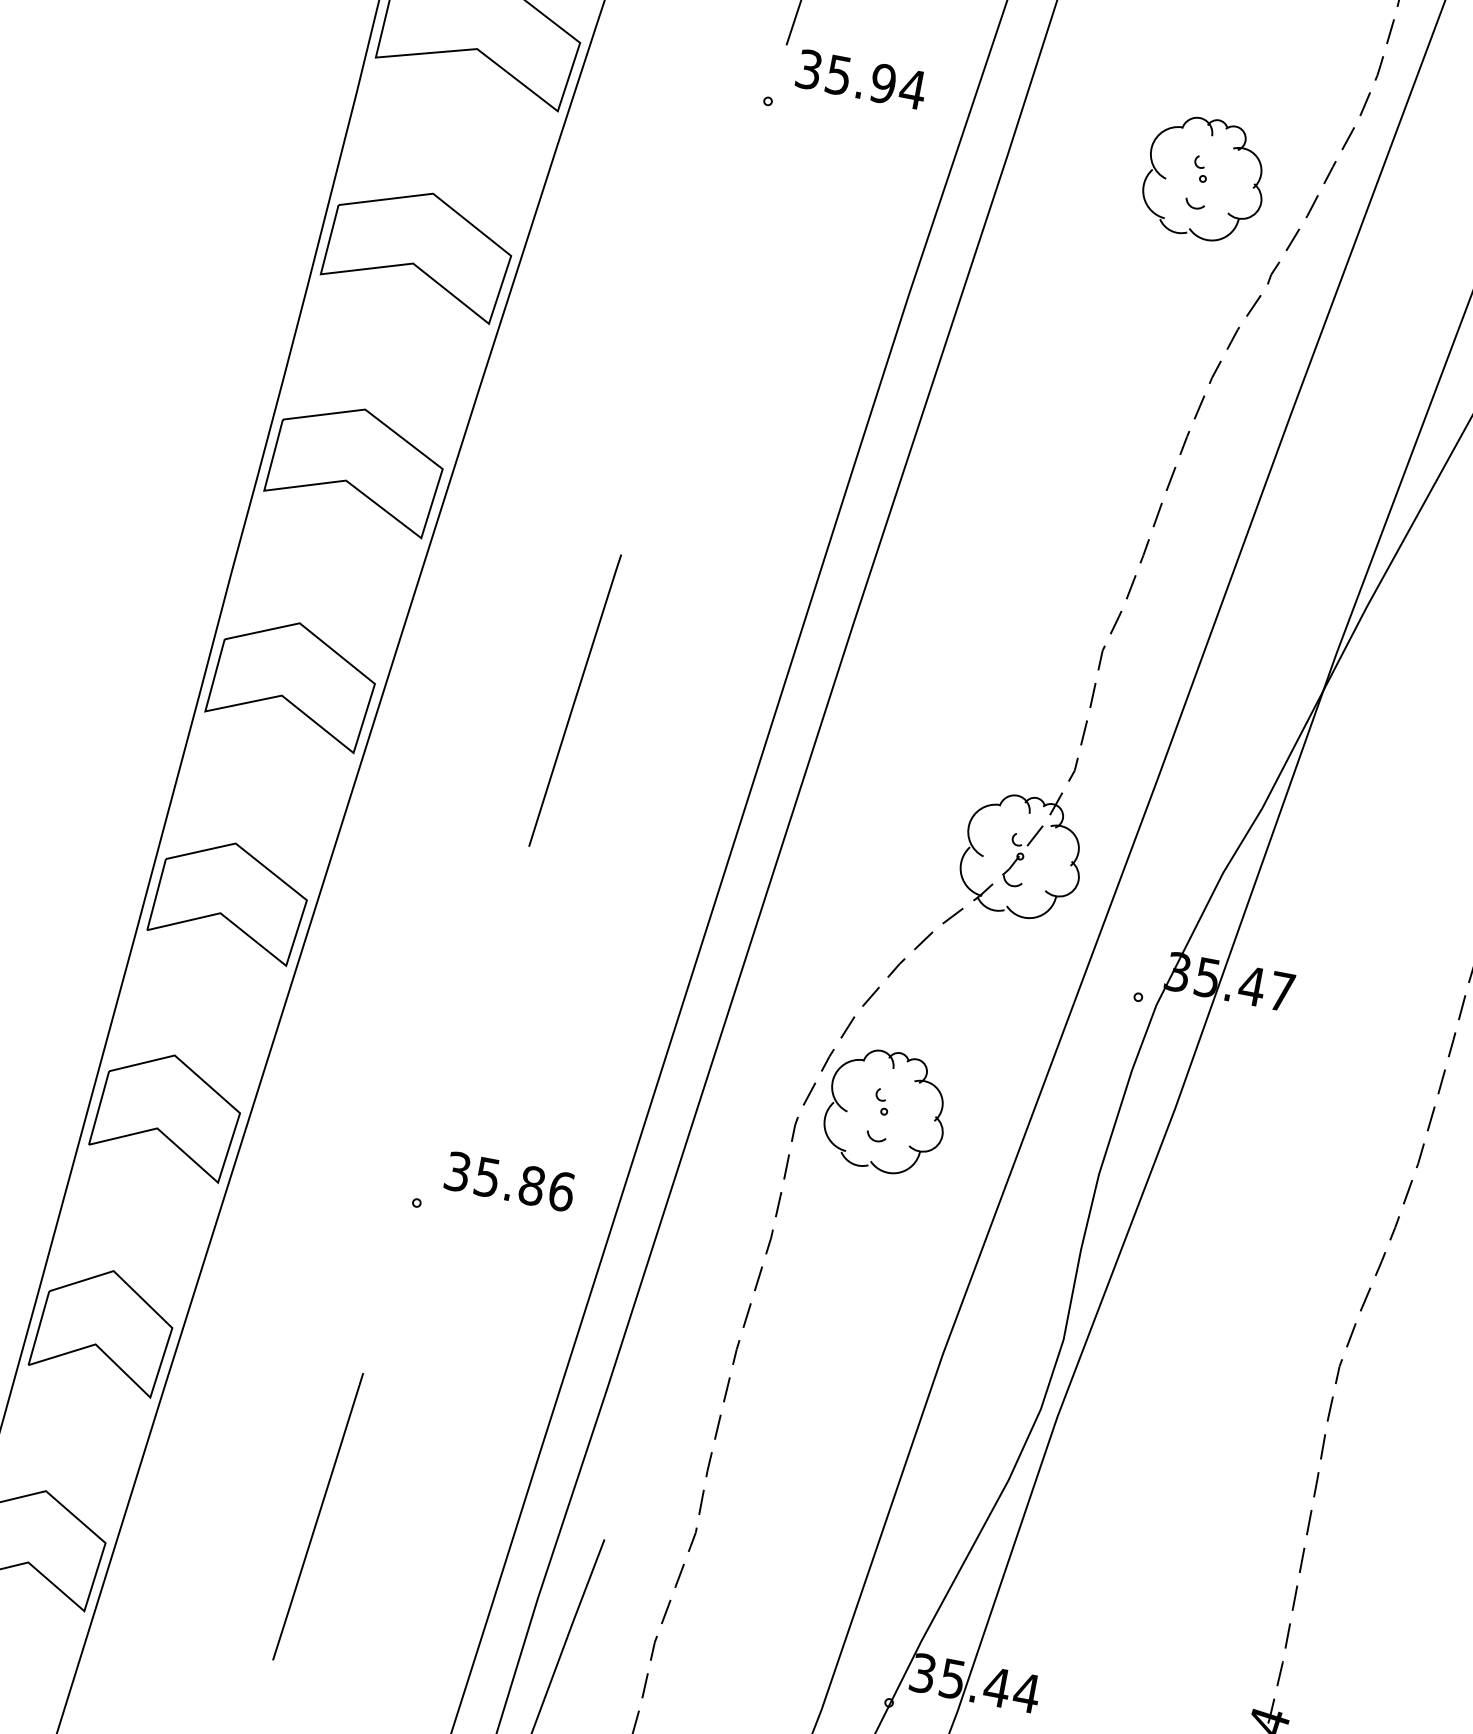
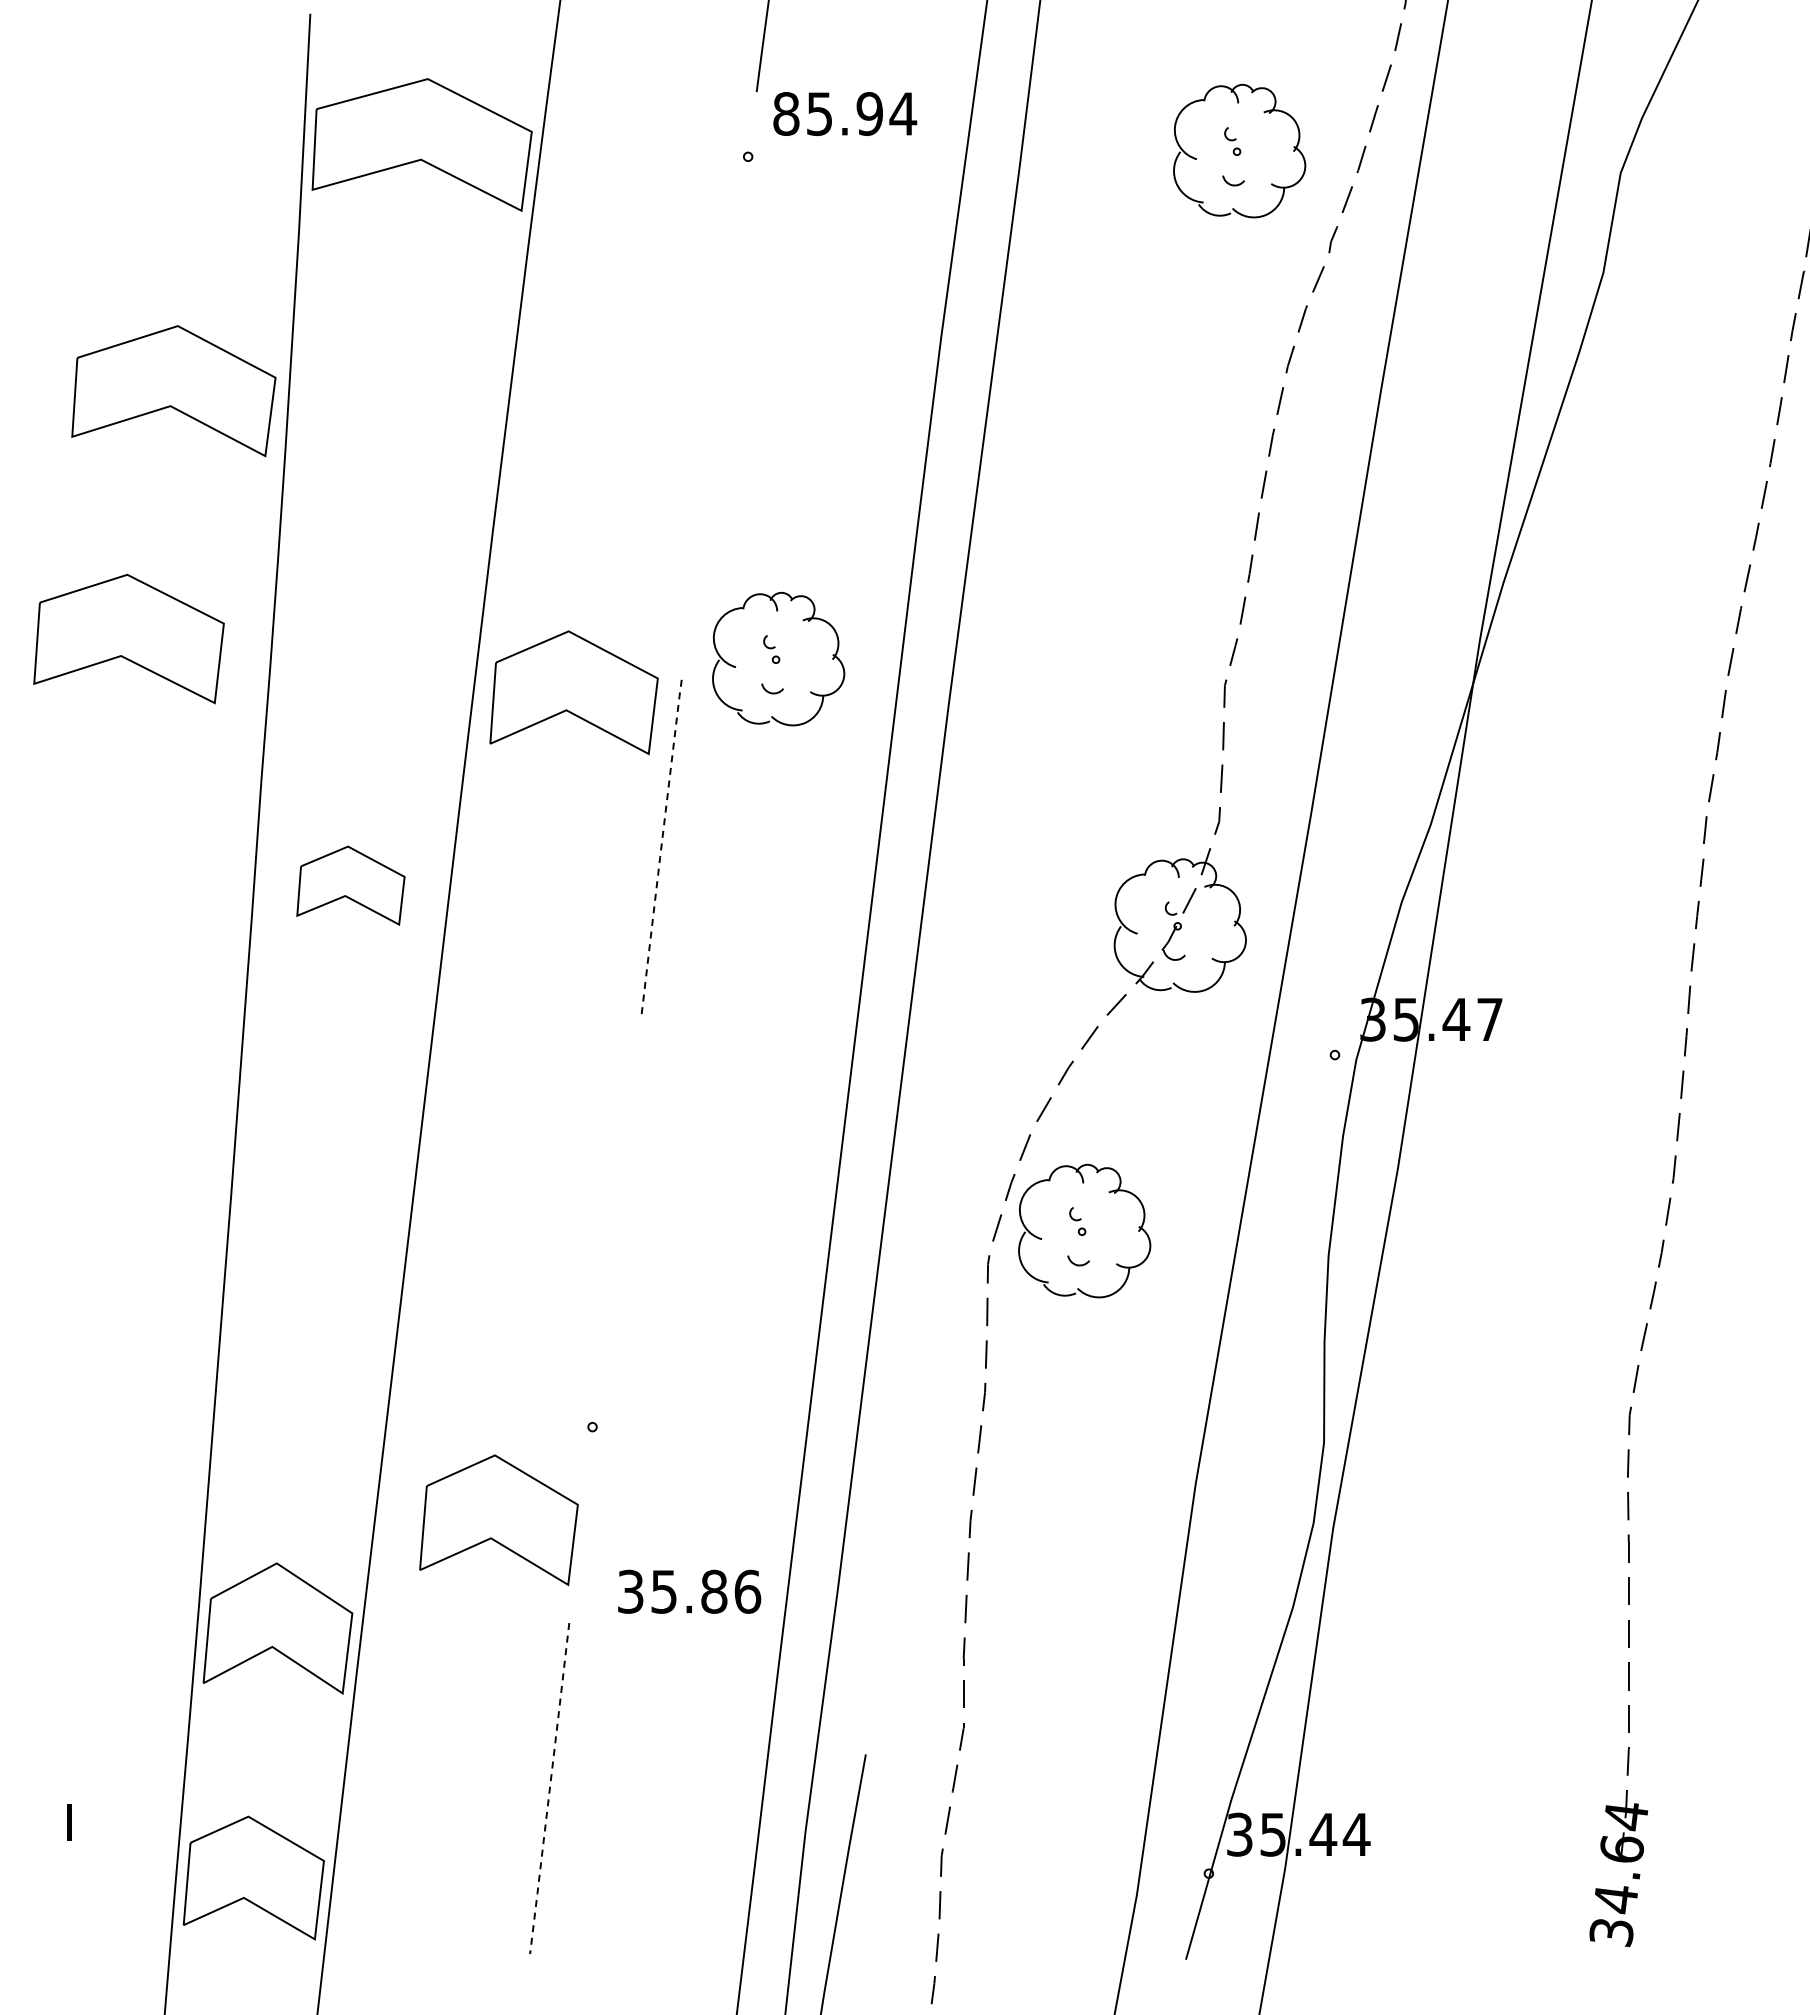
text: (809, 69) -> (786, 113), 35.94 -> 85.94
part: (418, 251) -> (173, 391), moved
part: (355, 466) -> (128, 638), moved
part: (710, 551) -> (778, 658), added
part: (292, 681) -> (350, 885), size x0.6
line: (575, 700) -> (661, 848), solid -> dashed
part: (229, 898) -> (573, 692), moved
part: (166, 1113) -> (498, 1520), moved
text: (510, 1181) -> (689, 1591), moved
line: (317, 1517) -> (549, 1789), solid -> dashed

